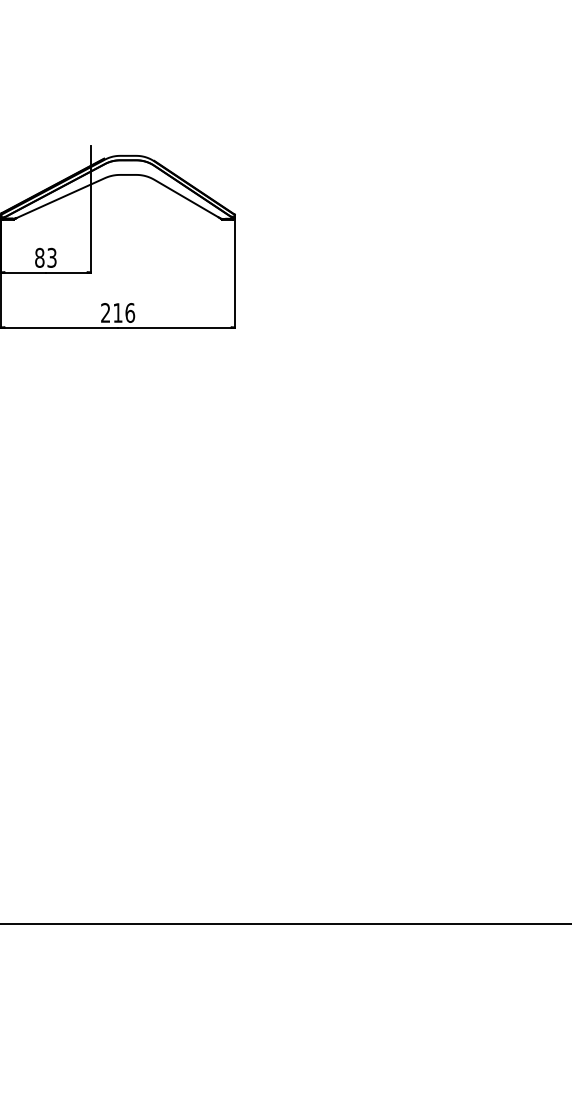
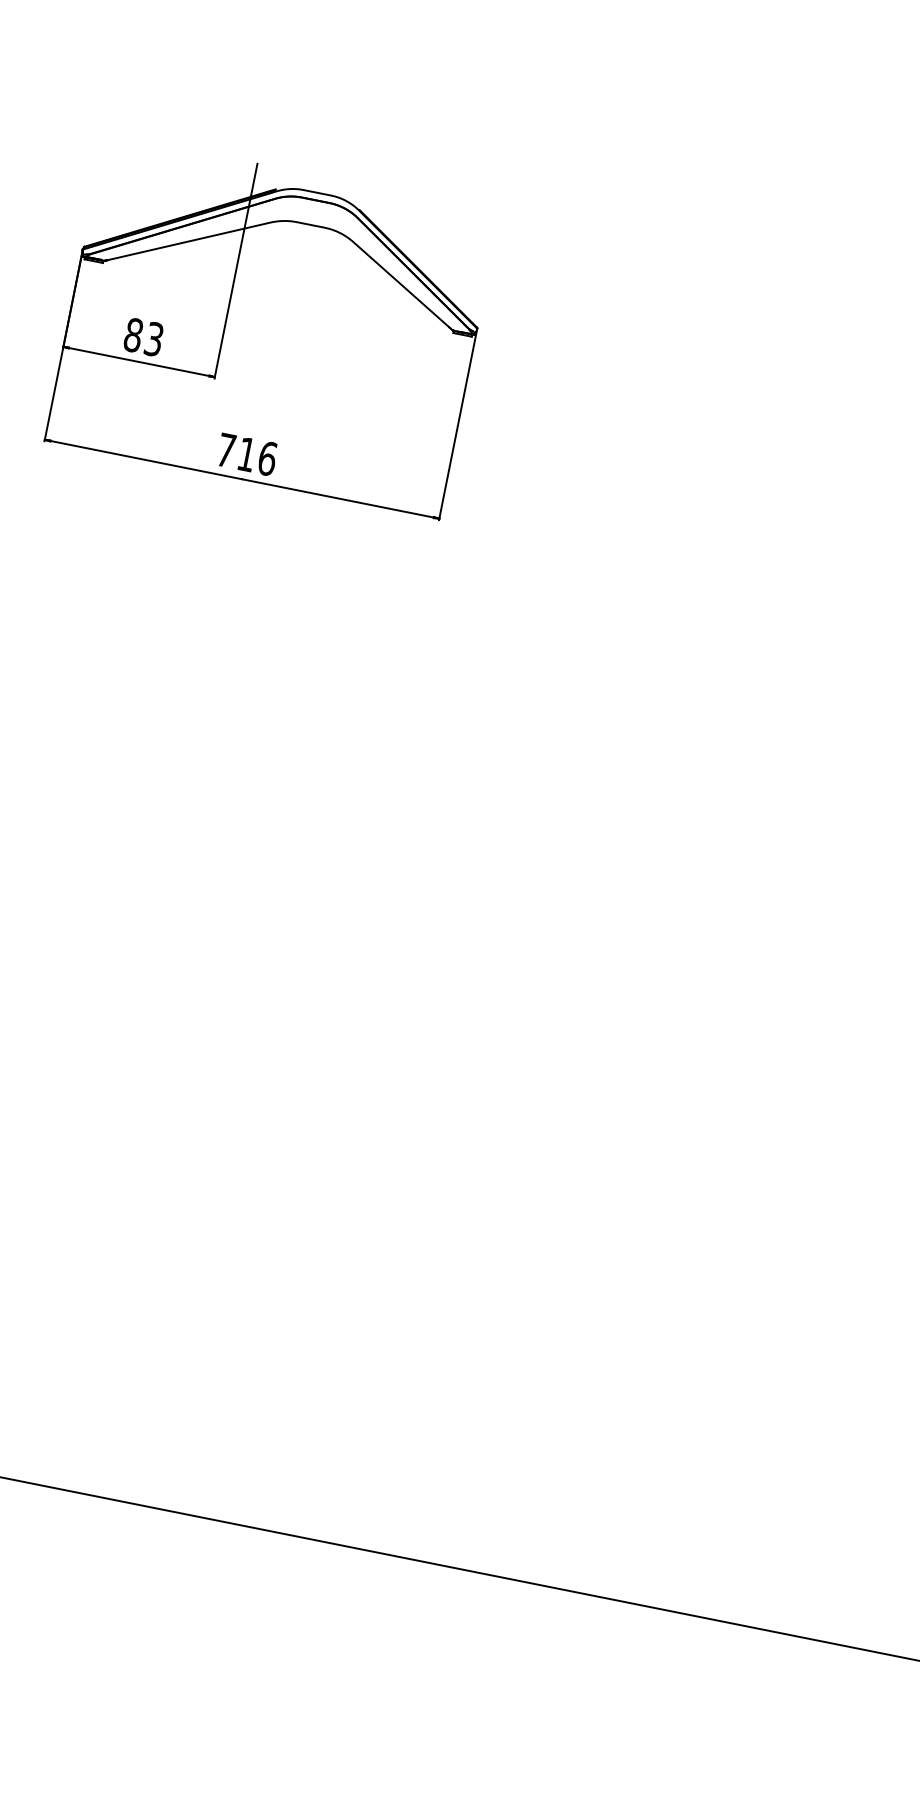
text: (105, 312) -> (226, 449), 216 -> 716

